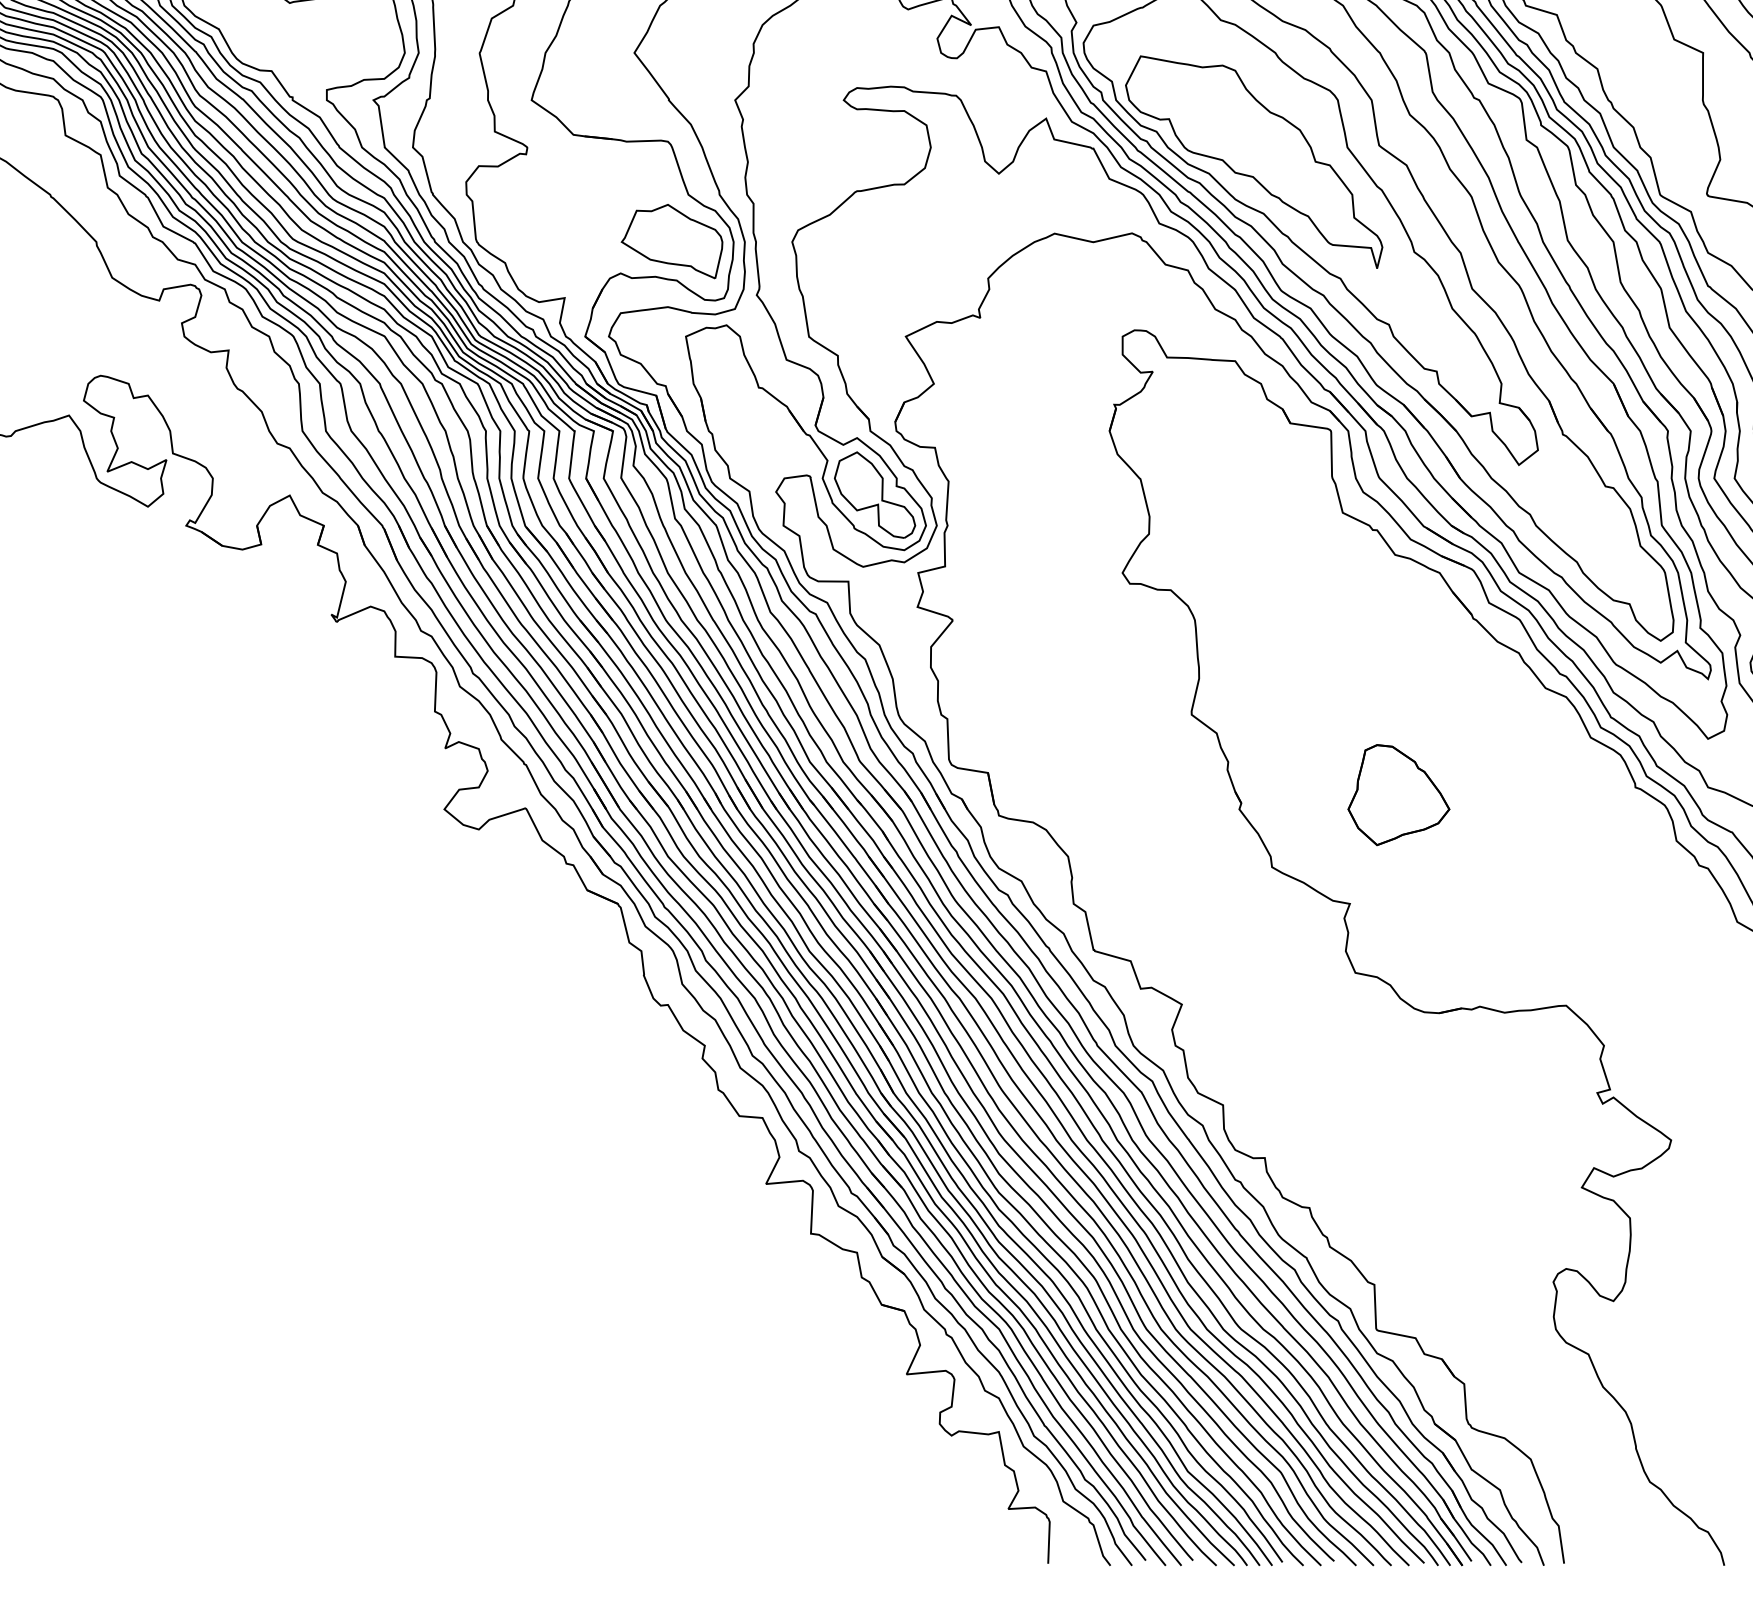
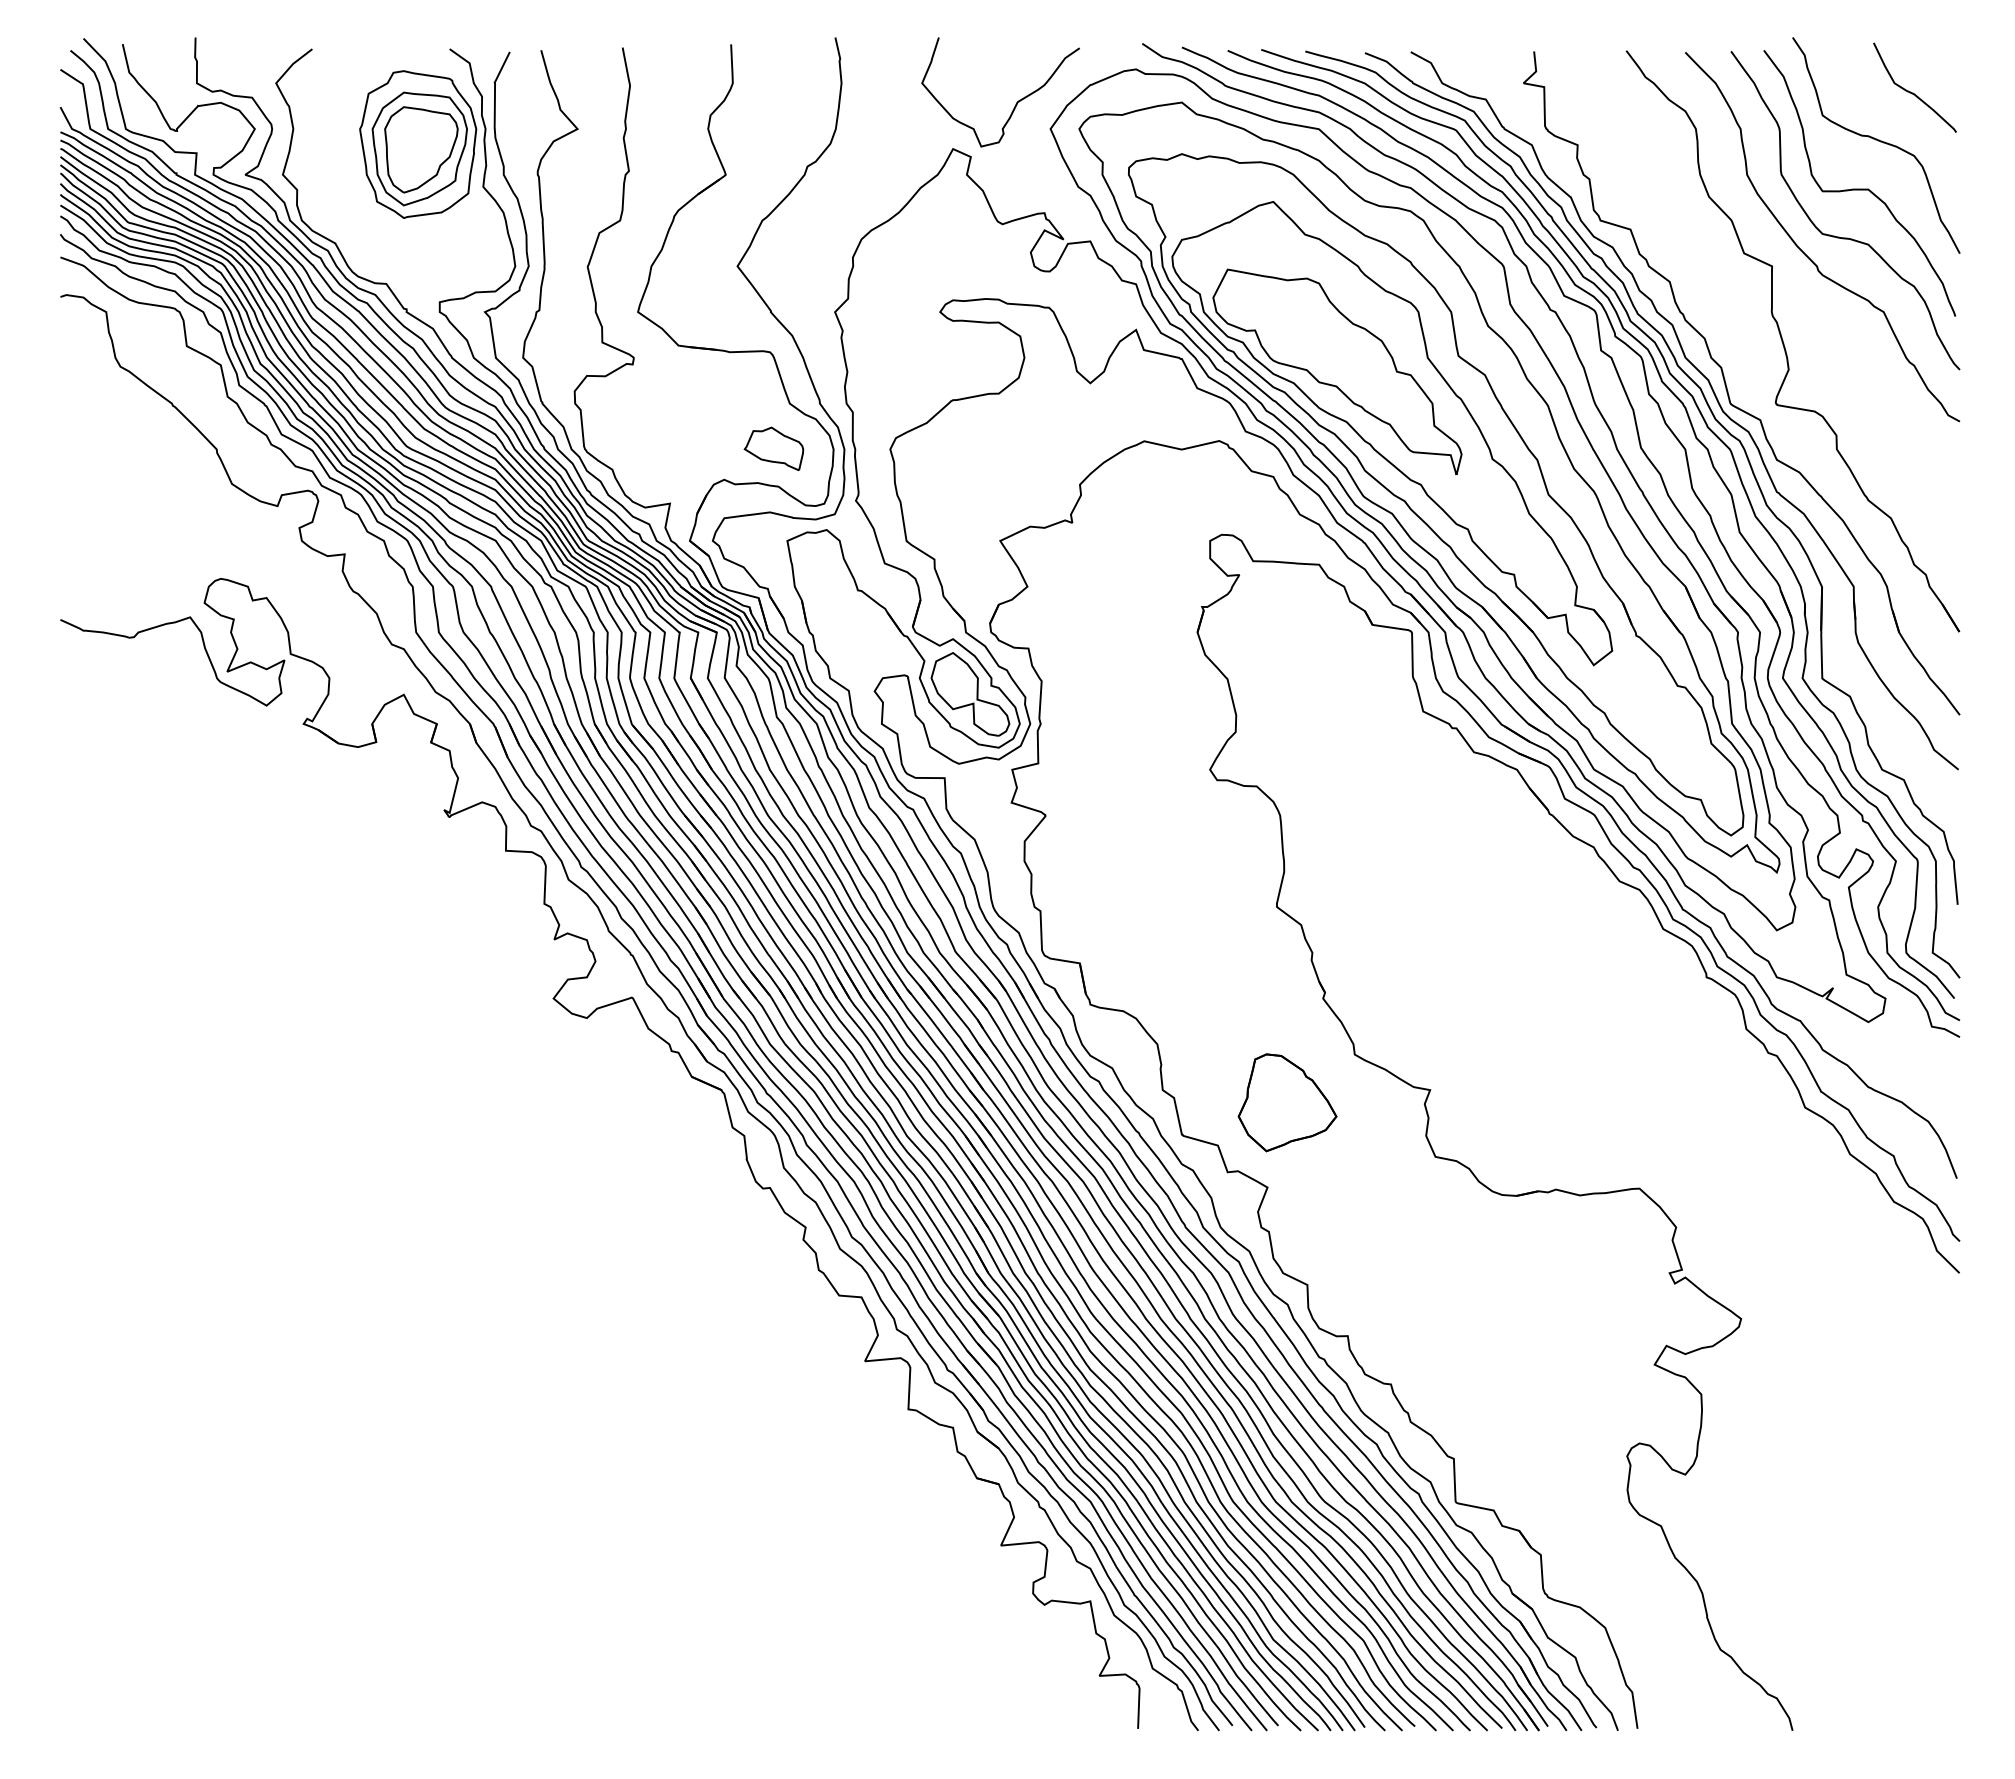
part: (671, 241) -> (773, 448), size x0.6
part: (1398, 794) -> (1287, 1102), moved

